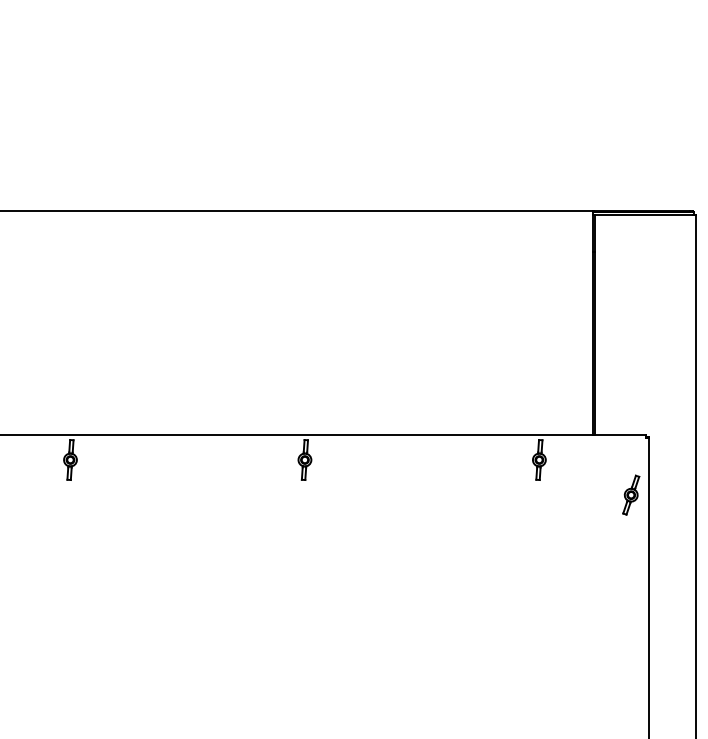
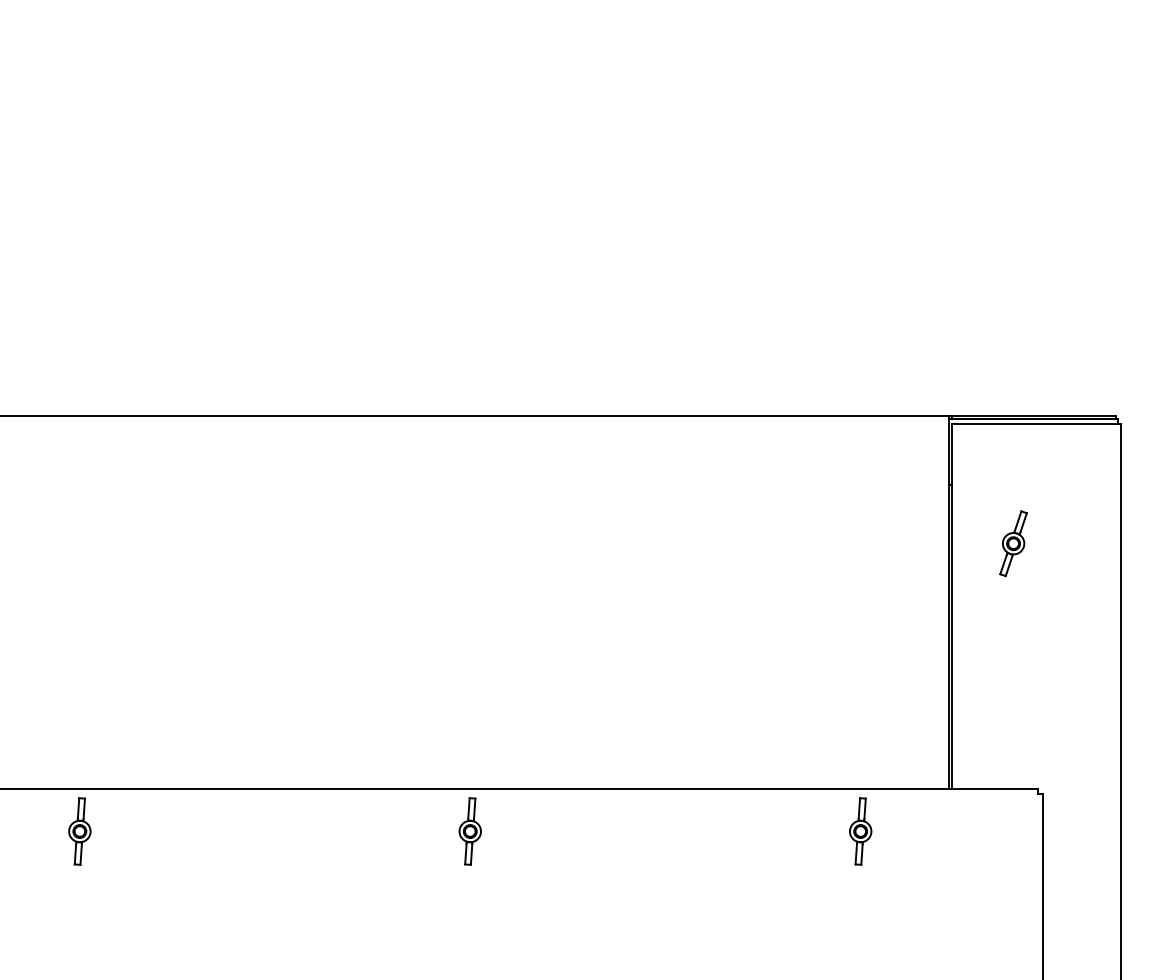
part: (631, 494) -> (1014, 542), moved

